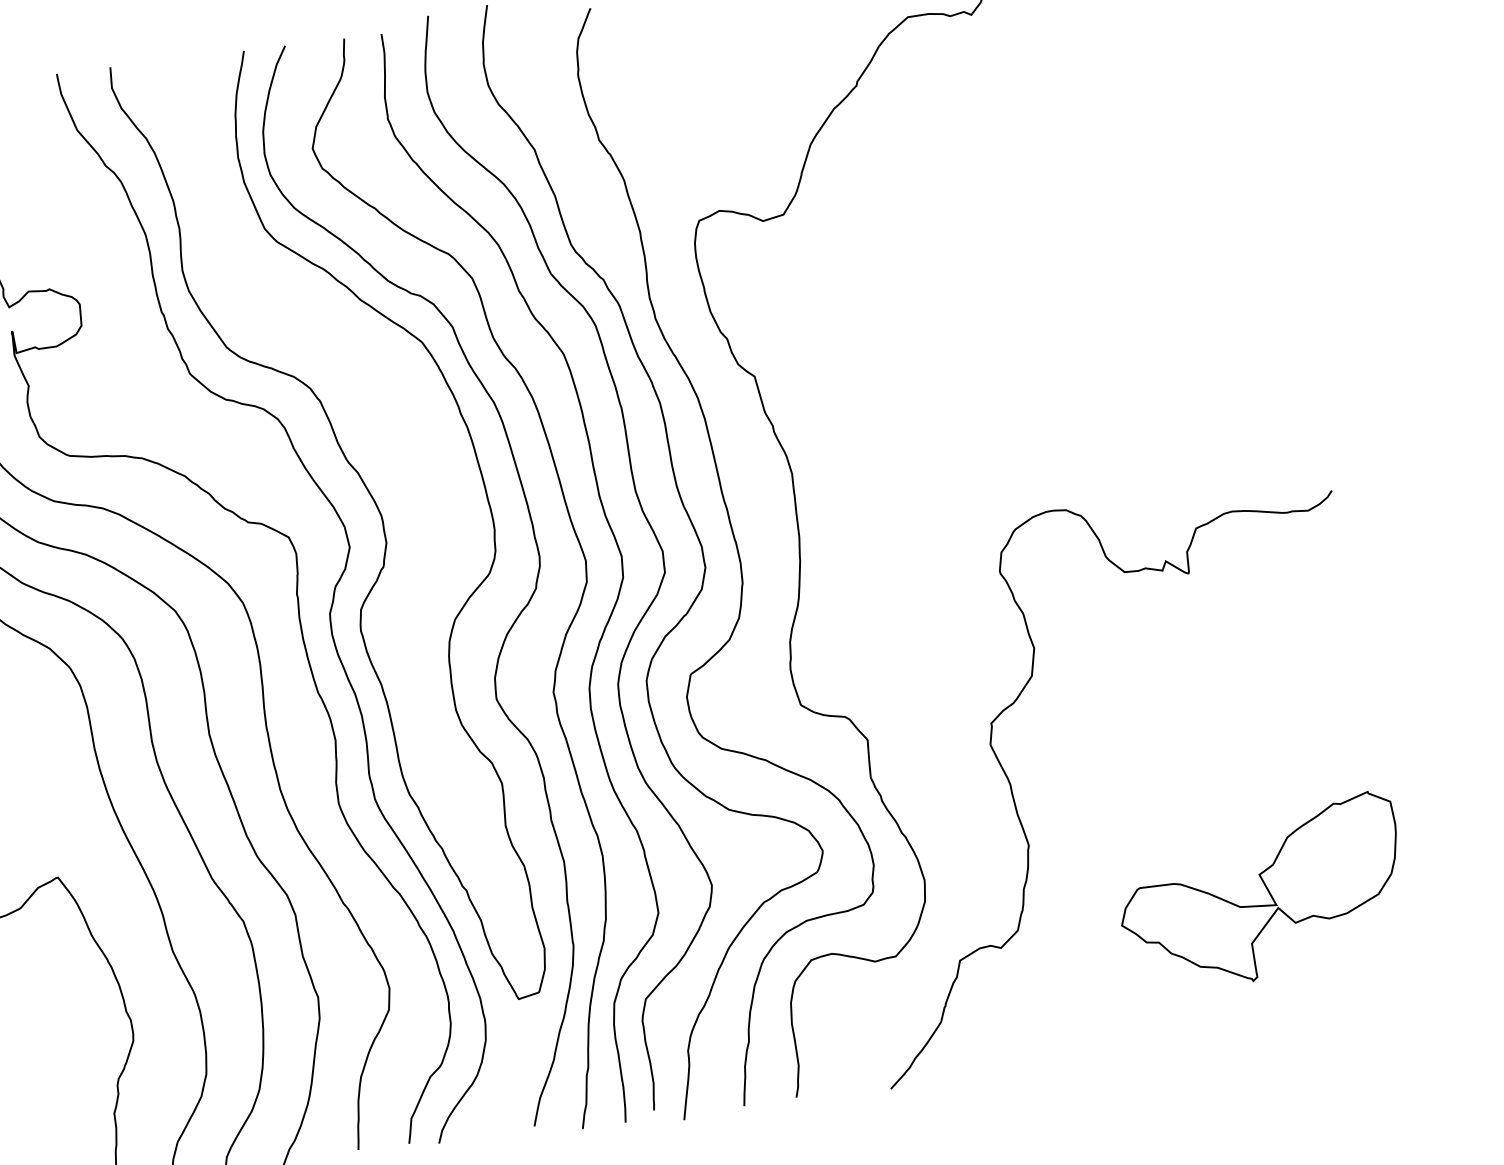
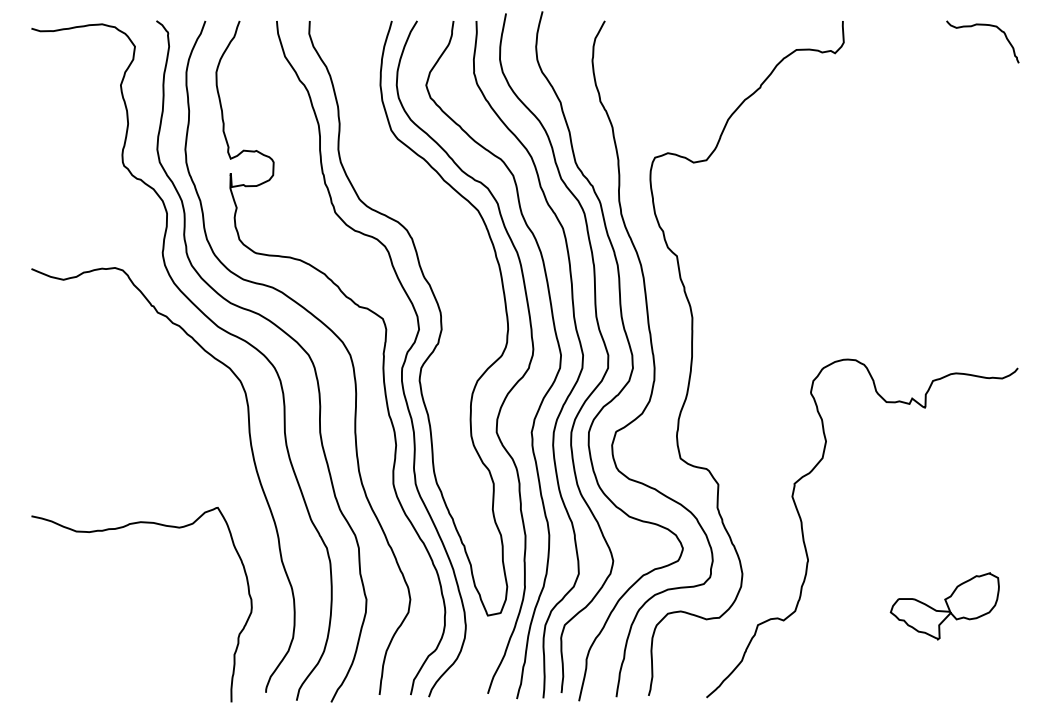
part: (1259, 893) -> (944, 606), size x0.62

